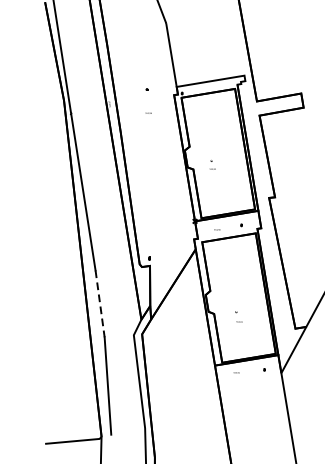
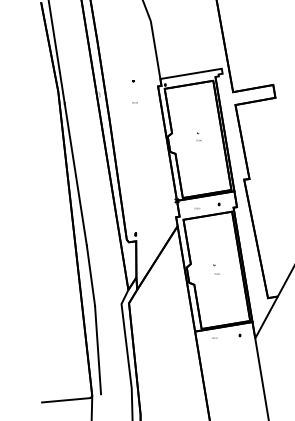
part: (212, 164) -> (198, 136), moved
line: (99, 303) -> (90, 275), dashed -> solid
part: (238, 316) -> (216, 269), moved

